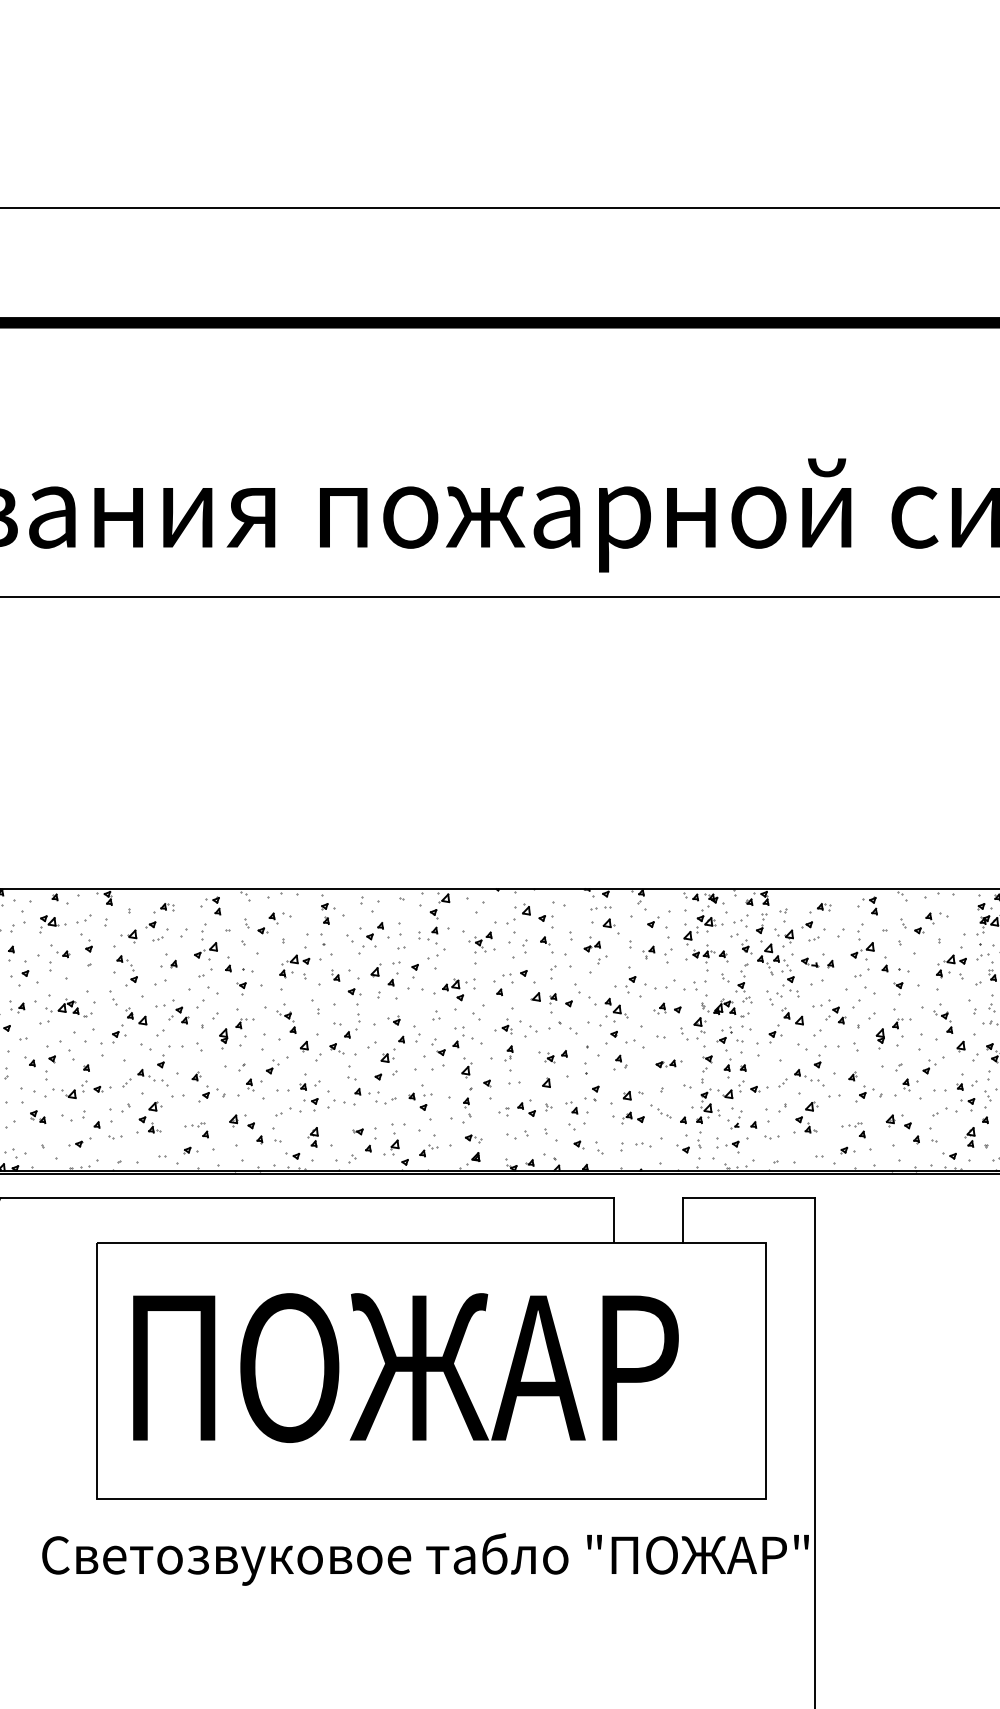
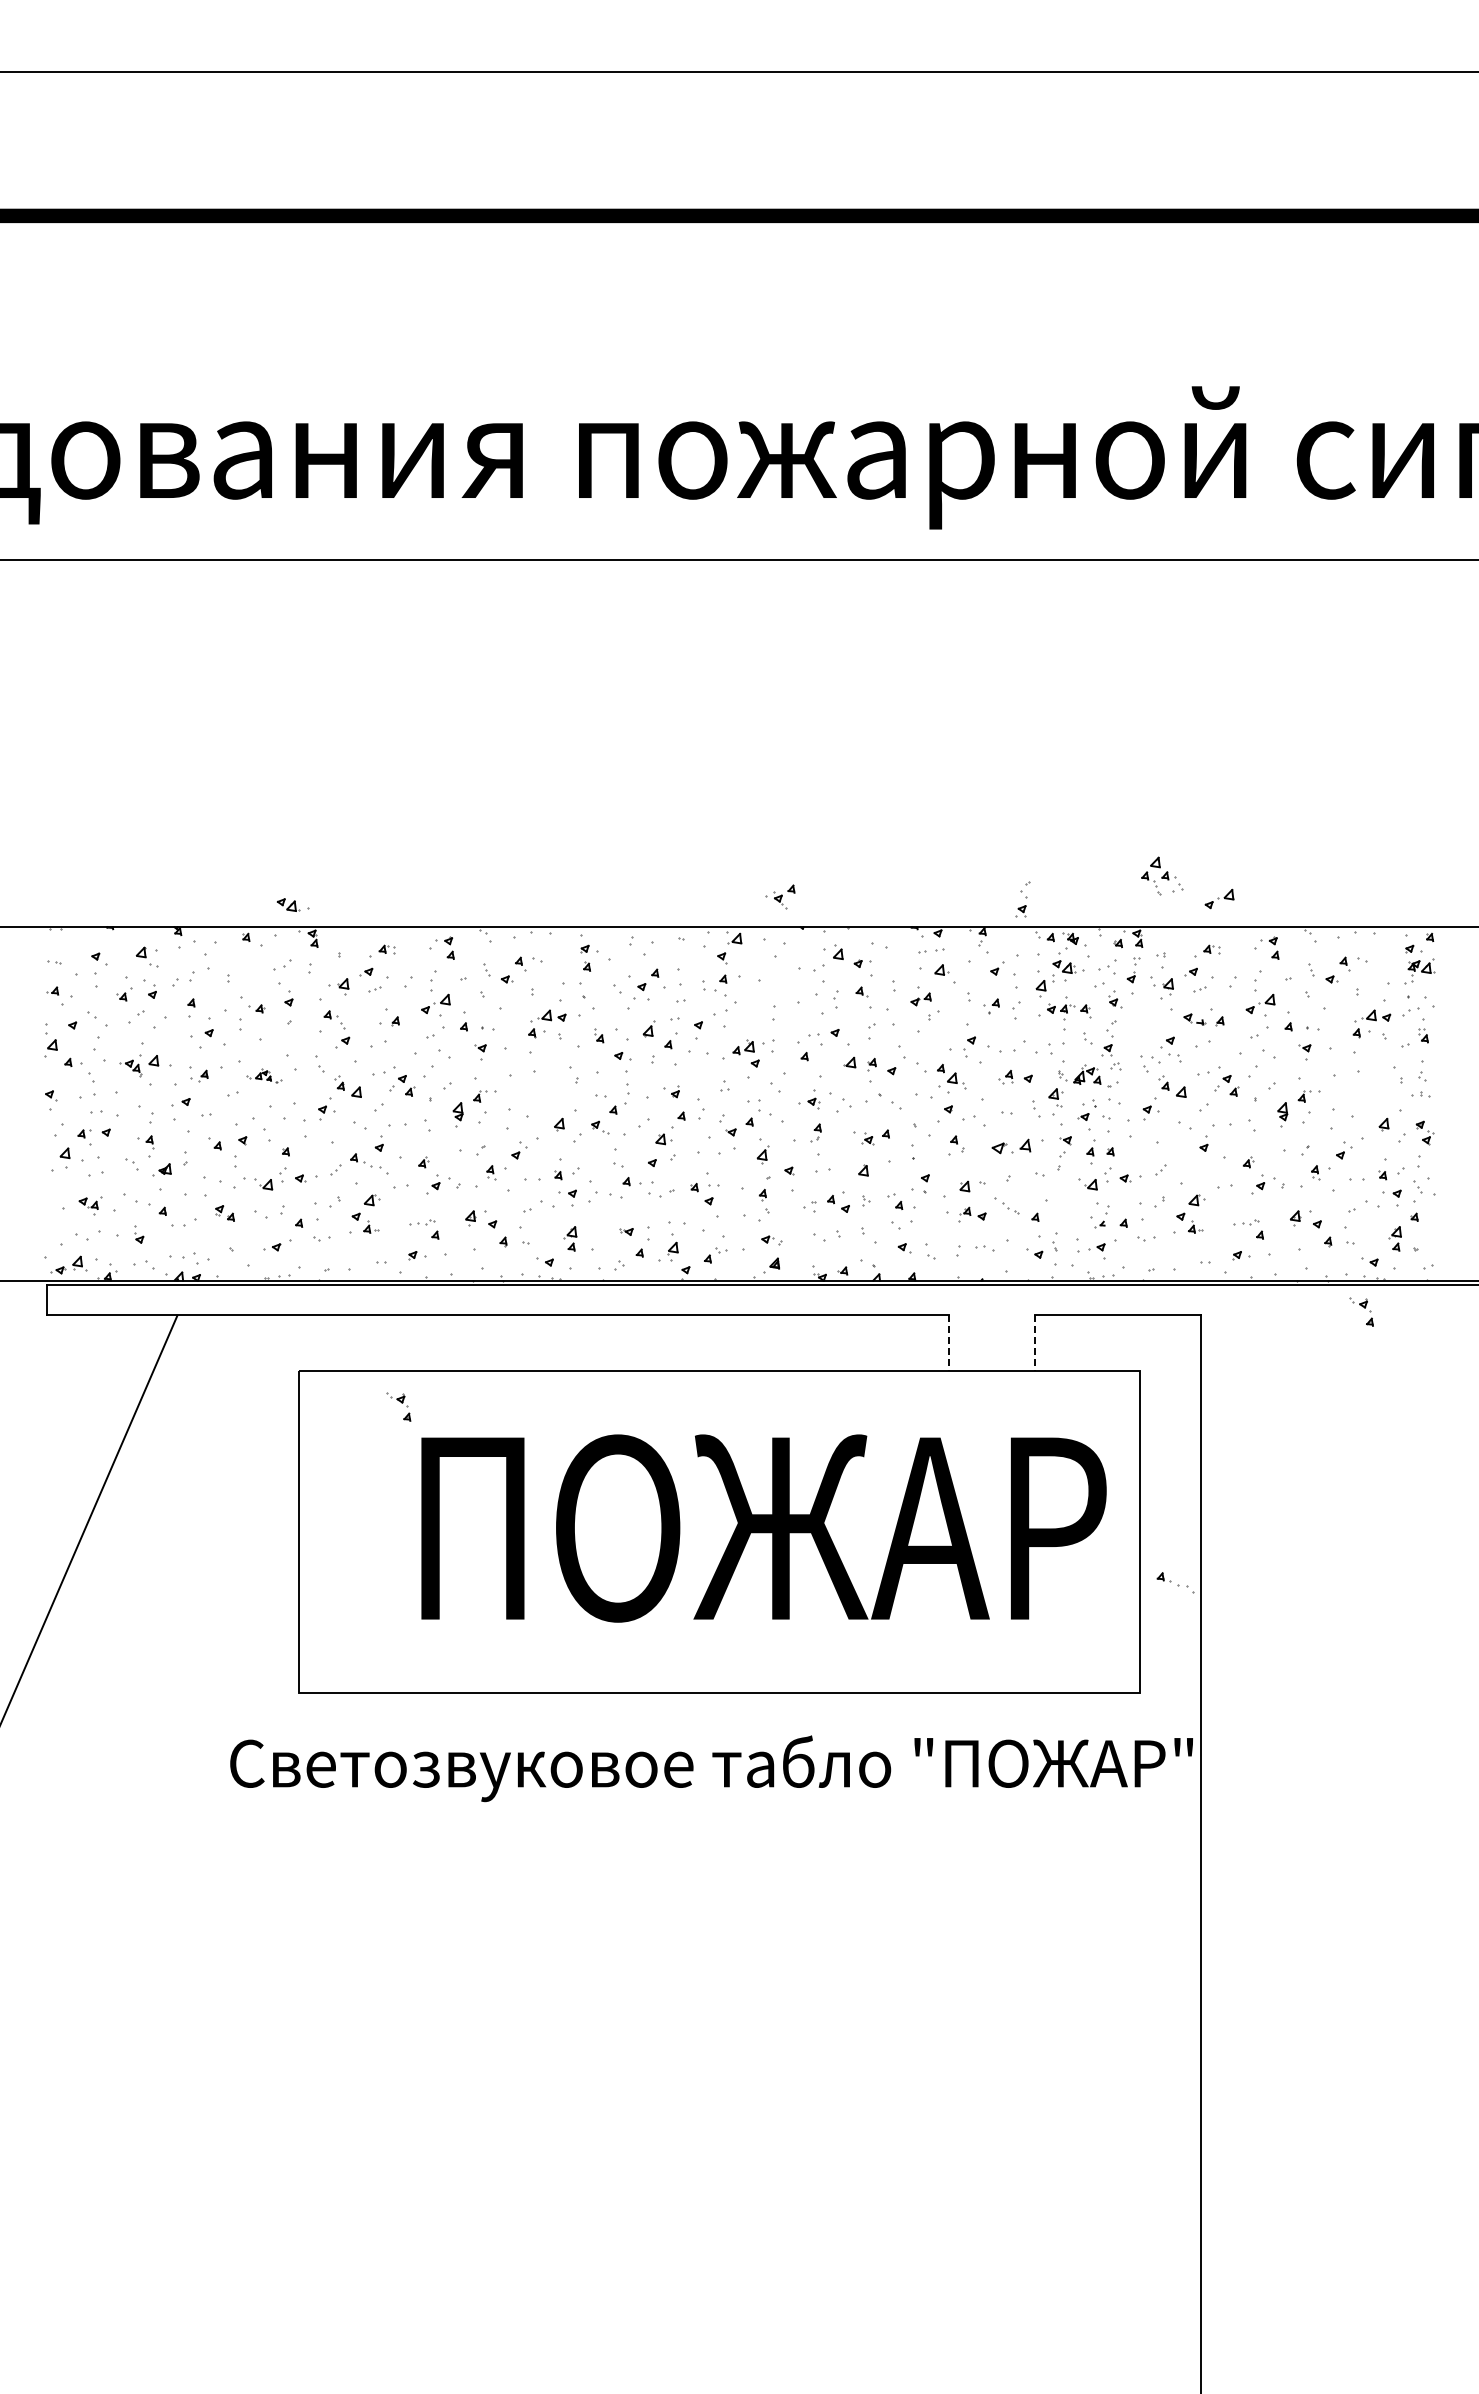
part: (829, 866) -> (1219, 898), added
part: (673, 867) -> (1022, 899), added
part: (53, 920) -> (293, 904), moved
part: (480, 941) -> (780, 896), moved
part: (774, 958) -> (1162, 875), moved
part: (68, 1007) -> (263, 1075), size x0.6
part: (286, 1021) -> (398, 1406), moved
part: (943, 1021) -> (1361, 1311), moved
part: (668, 1063) -> (1016, 1146), size x1.6
part: (809, 1077) -> (1175, 1582), moved
part: (708, 1106) -> (1066, 1199), removed
line: (614, 1219) -> (948, 1342), solid -> dashed
line: (682, 1220) -> (1034, 1343), solid -> dashed
text: (405, 1368) -> (763, 1528), moved

